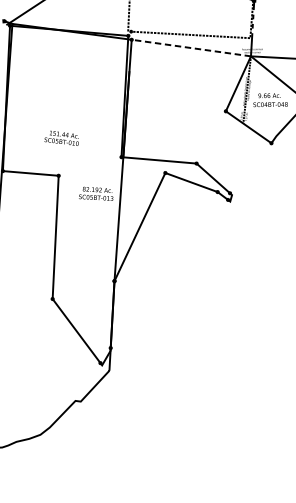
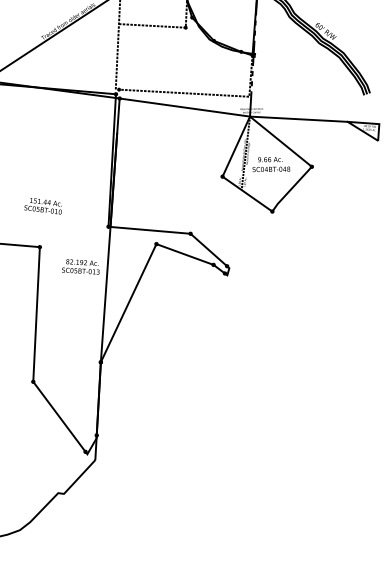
line: (191, 48) -> (184, 107), dashed -> solid

